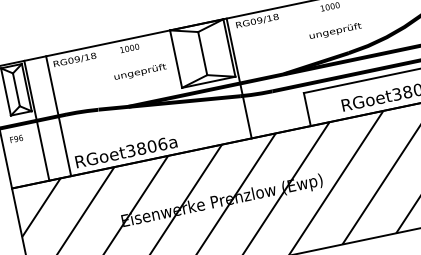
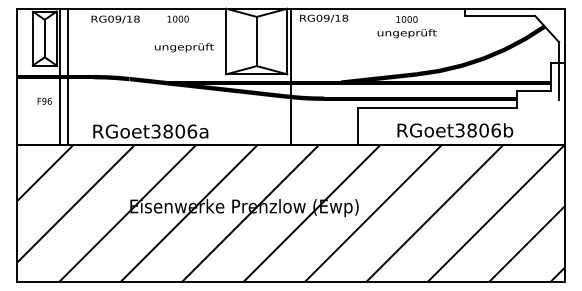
text: (334, 31) -> (406, 33), moved
line: (58, 115) -> (67, 76), moved
text: (16, 138) -> (44, 100), moved

